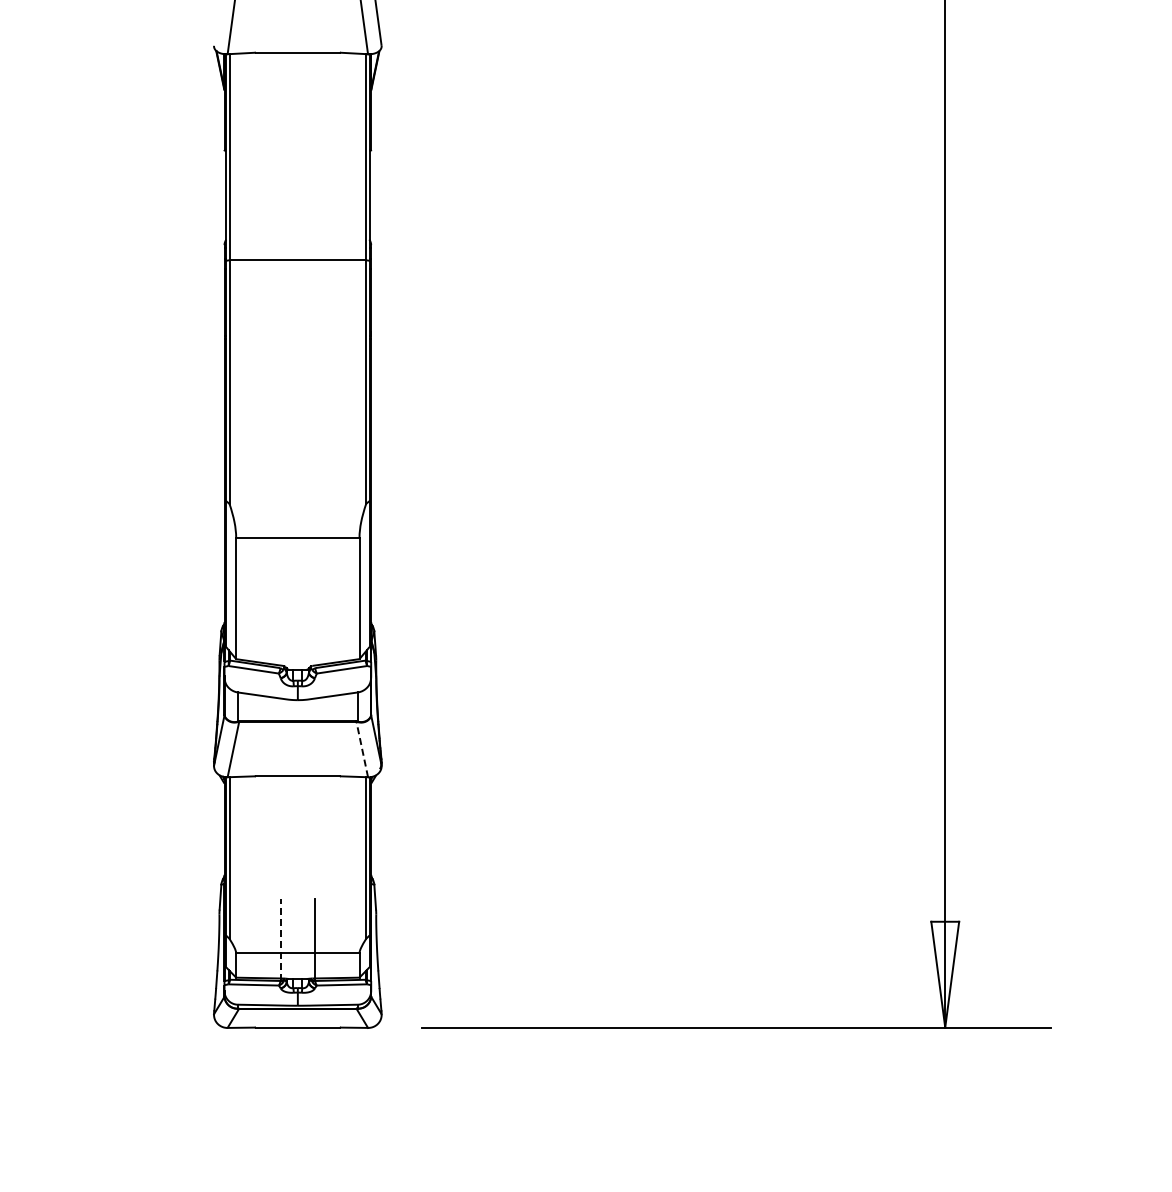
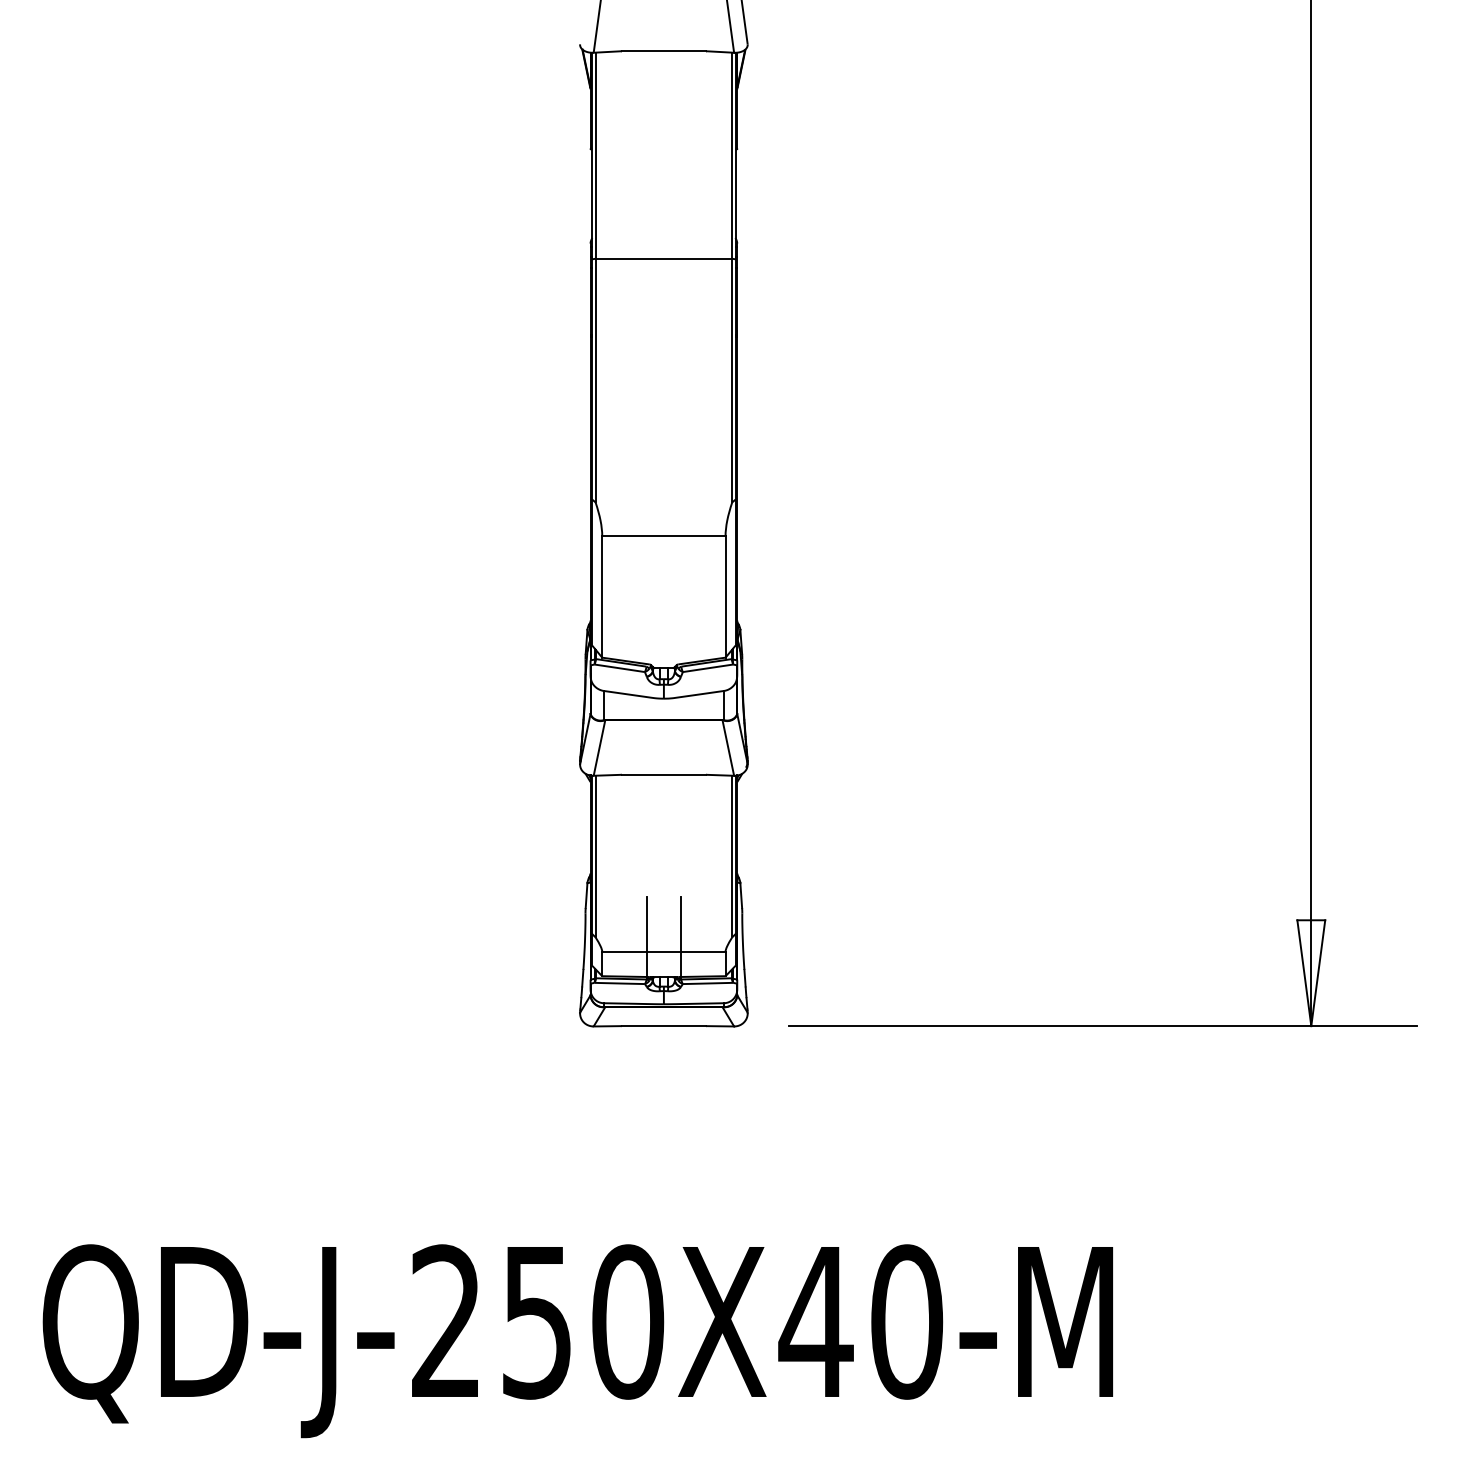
line: (362, 748) -> (728, 747), dashed -> solid
line: (280, 939) -> (646, 938), dashed -> solid

